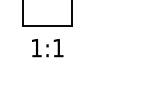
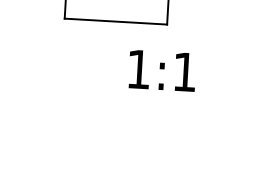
text: (47, 48) -> (161, 71), moved

